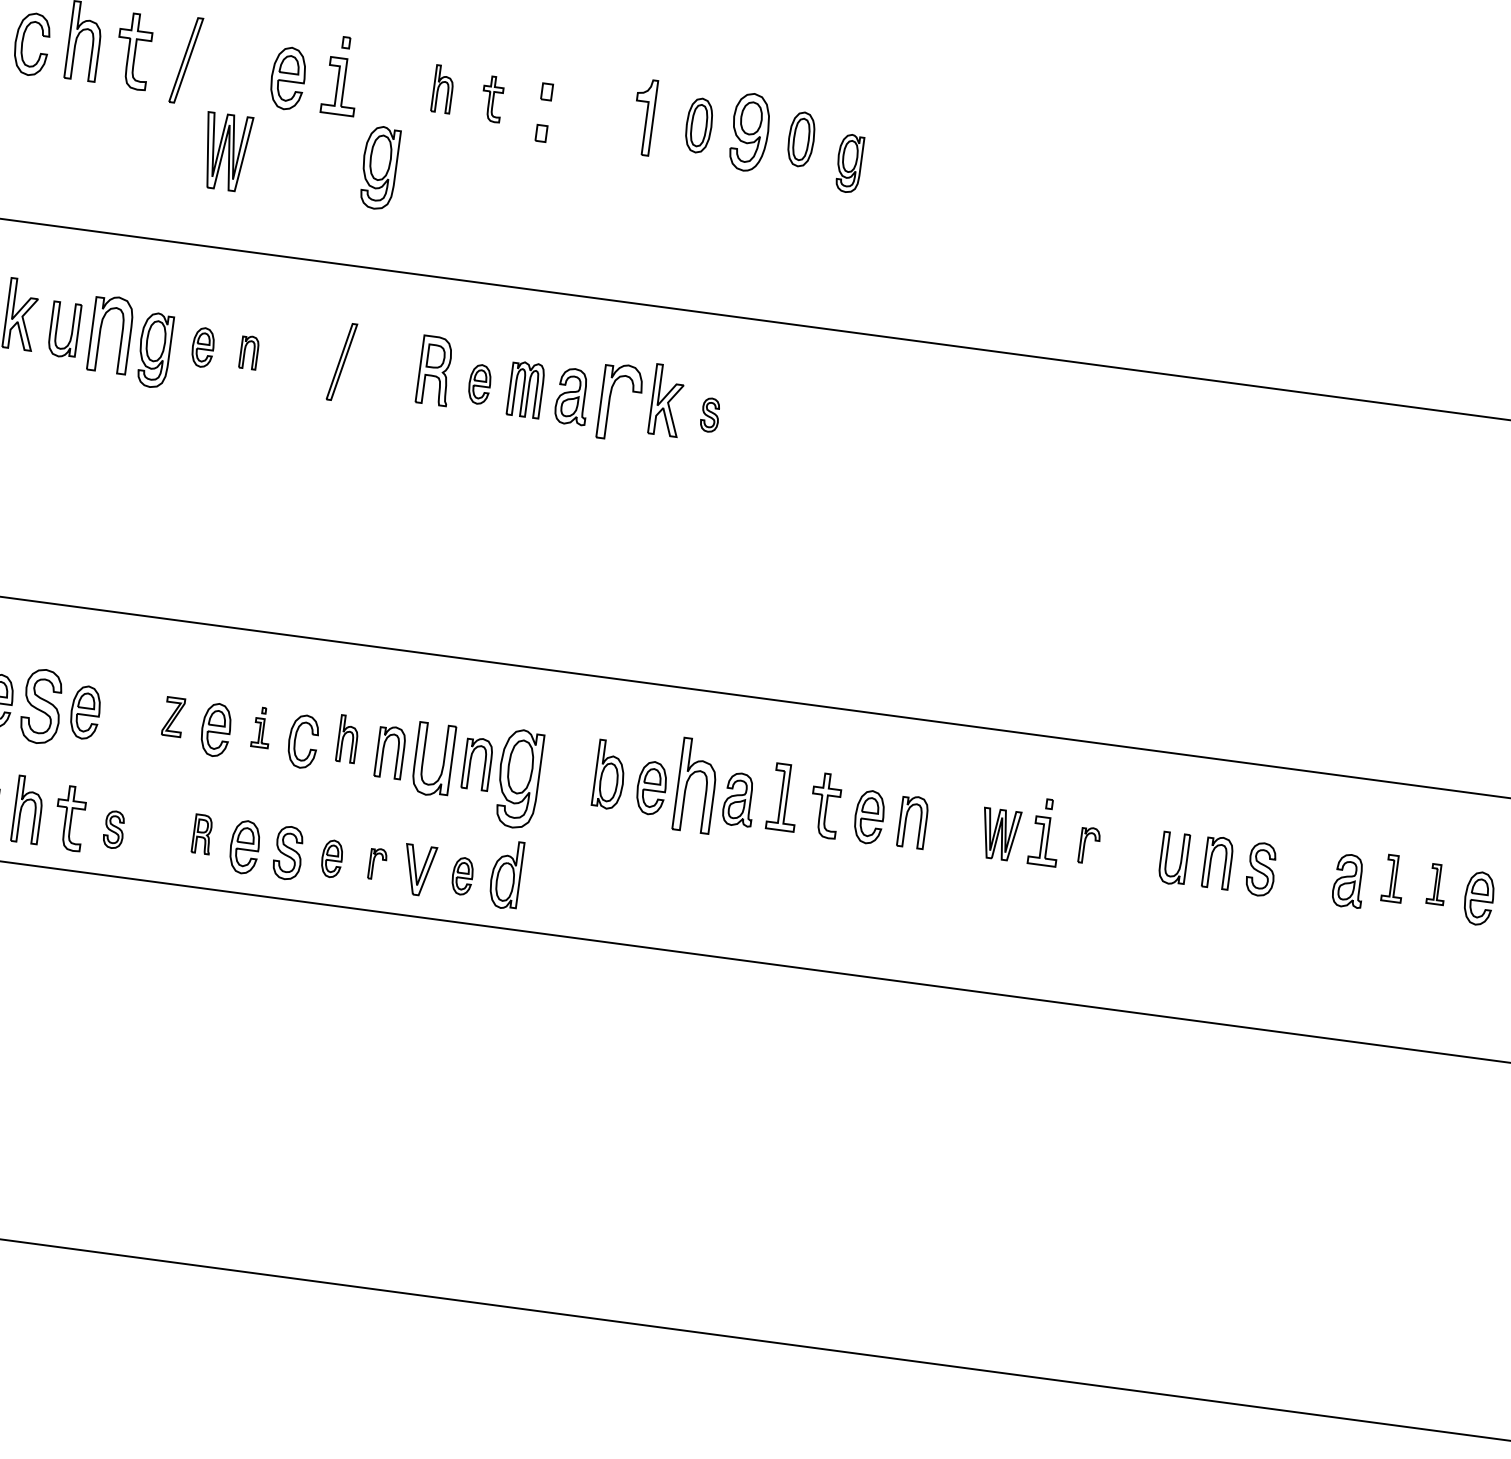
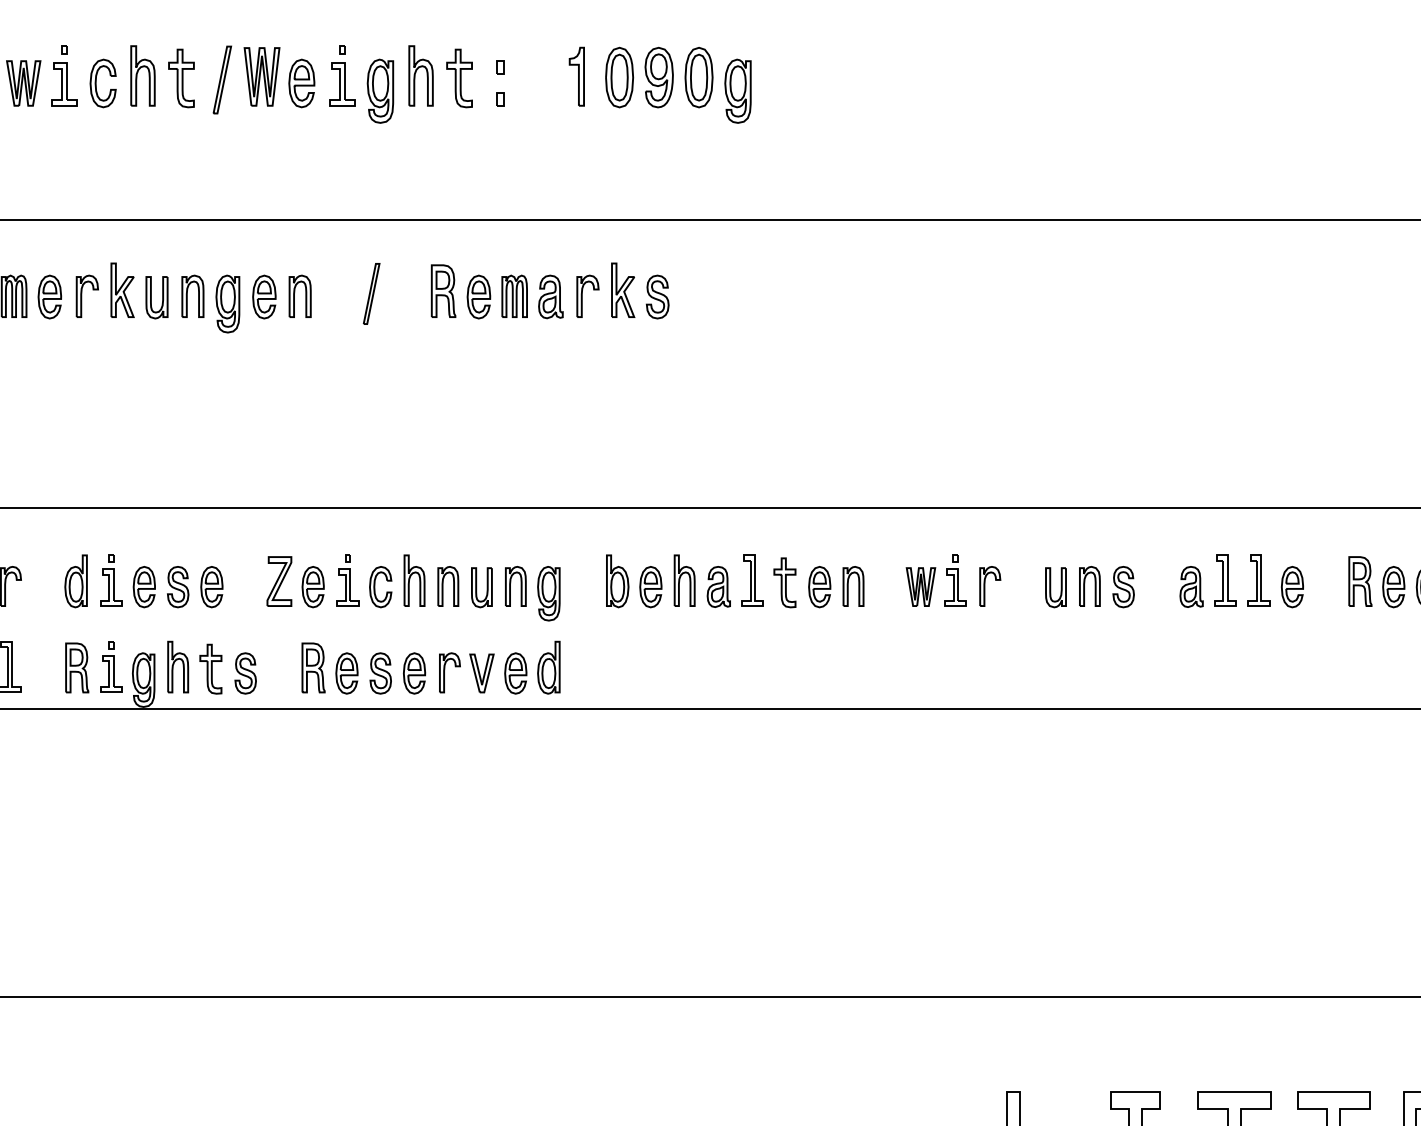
part: (442, 88) -> (420, 75), size x1.67
part: (492, 99) -> (459, 78), size x1.67
part: (698, 125) -> (619, 77), size x1.43
part: (800, 139) -> (698, 77), size x1.43
part: (225, 151) -> (261, 76), moved
part: (848, 162) -> (737, 90), size x1.43
part: (379, 166) -> (380, 90), moved
part: (110, 333) -> (192, 295), size x0.71
part: (203, 346) -> (264, 296), size x1.43
part: (248, 351) -> (299, 295), size x1.67
part: (479, 383) -> (478, 296), size x1.43
part: (620, 401) -> (587, 295), size x0.71
part: (710, 414) -> (657, 296), size x1.67
part: (42, 707) -> (178, 587), size x0.71
part: (173, 716) -> (279, 581), size x1.67
part: (261, 727) -> (347, 580), size x1.67
part: (347, 738) -> (414, 580), size x1.43
part: (433, 759) -> (481, 587), size x0.71
part: (518, 778) -> (548, 593), size x0.71
part: (696, 785) -> (684, 580), size x0.71
part: (113, 829) -> (245, 673), size x1.43
part: (202, 833) -> (313, 667), size x1.67
part: (1089, 845) -> (990, 586), size x1.43
part: (331, 858) -> (414, 673), size x1.43
part: (377, 863) -> (449, 672), size x1.67
part: (462, 876) -> (515, 673), size x1.43
part: (1393, 878) -> (1225, 580), size x1.43
part: (1436, 884) -> (1258, 580), size x1.67

